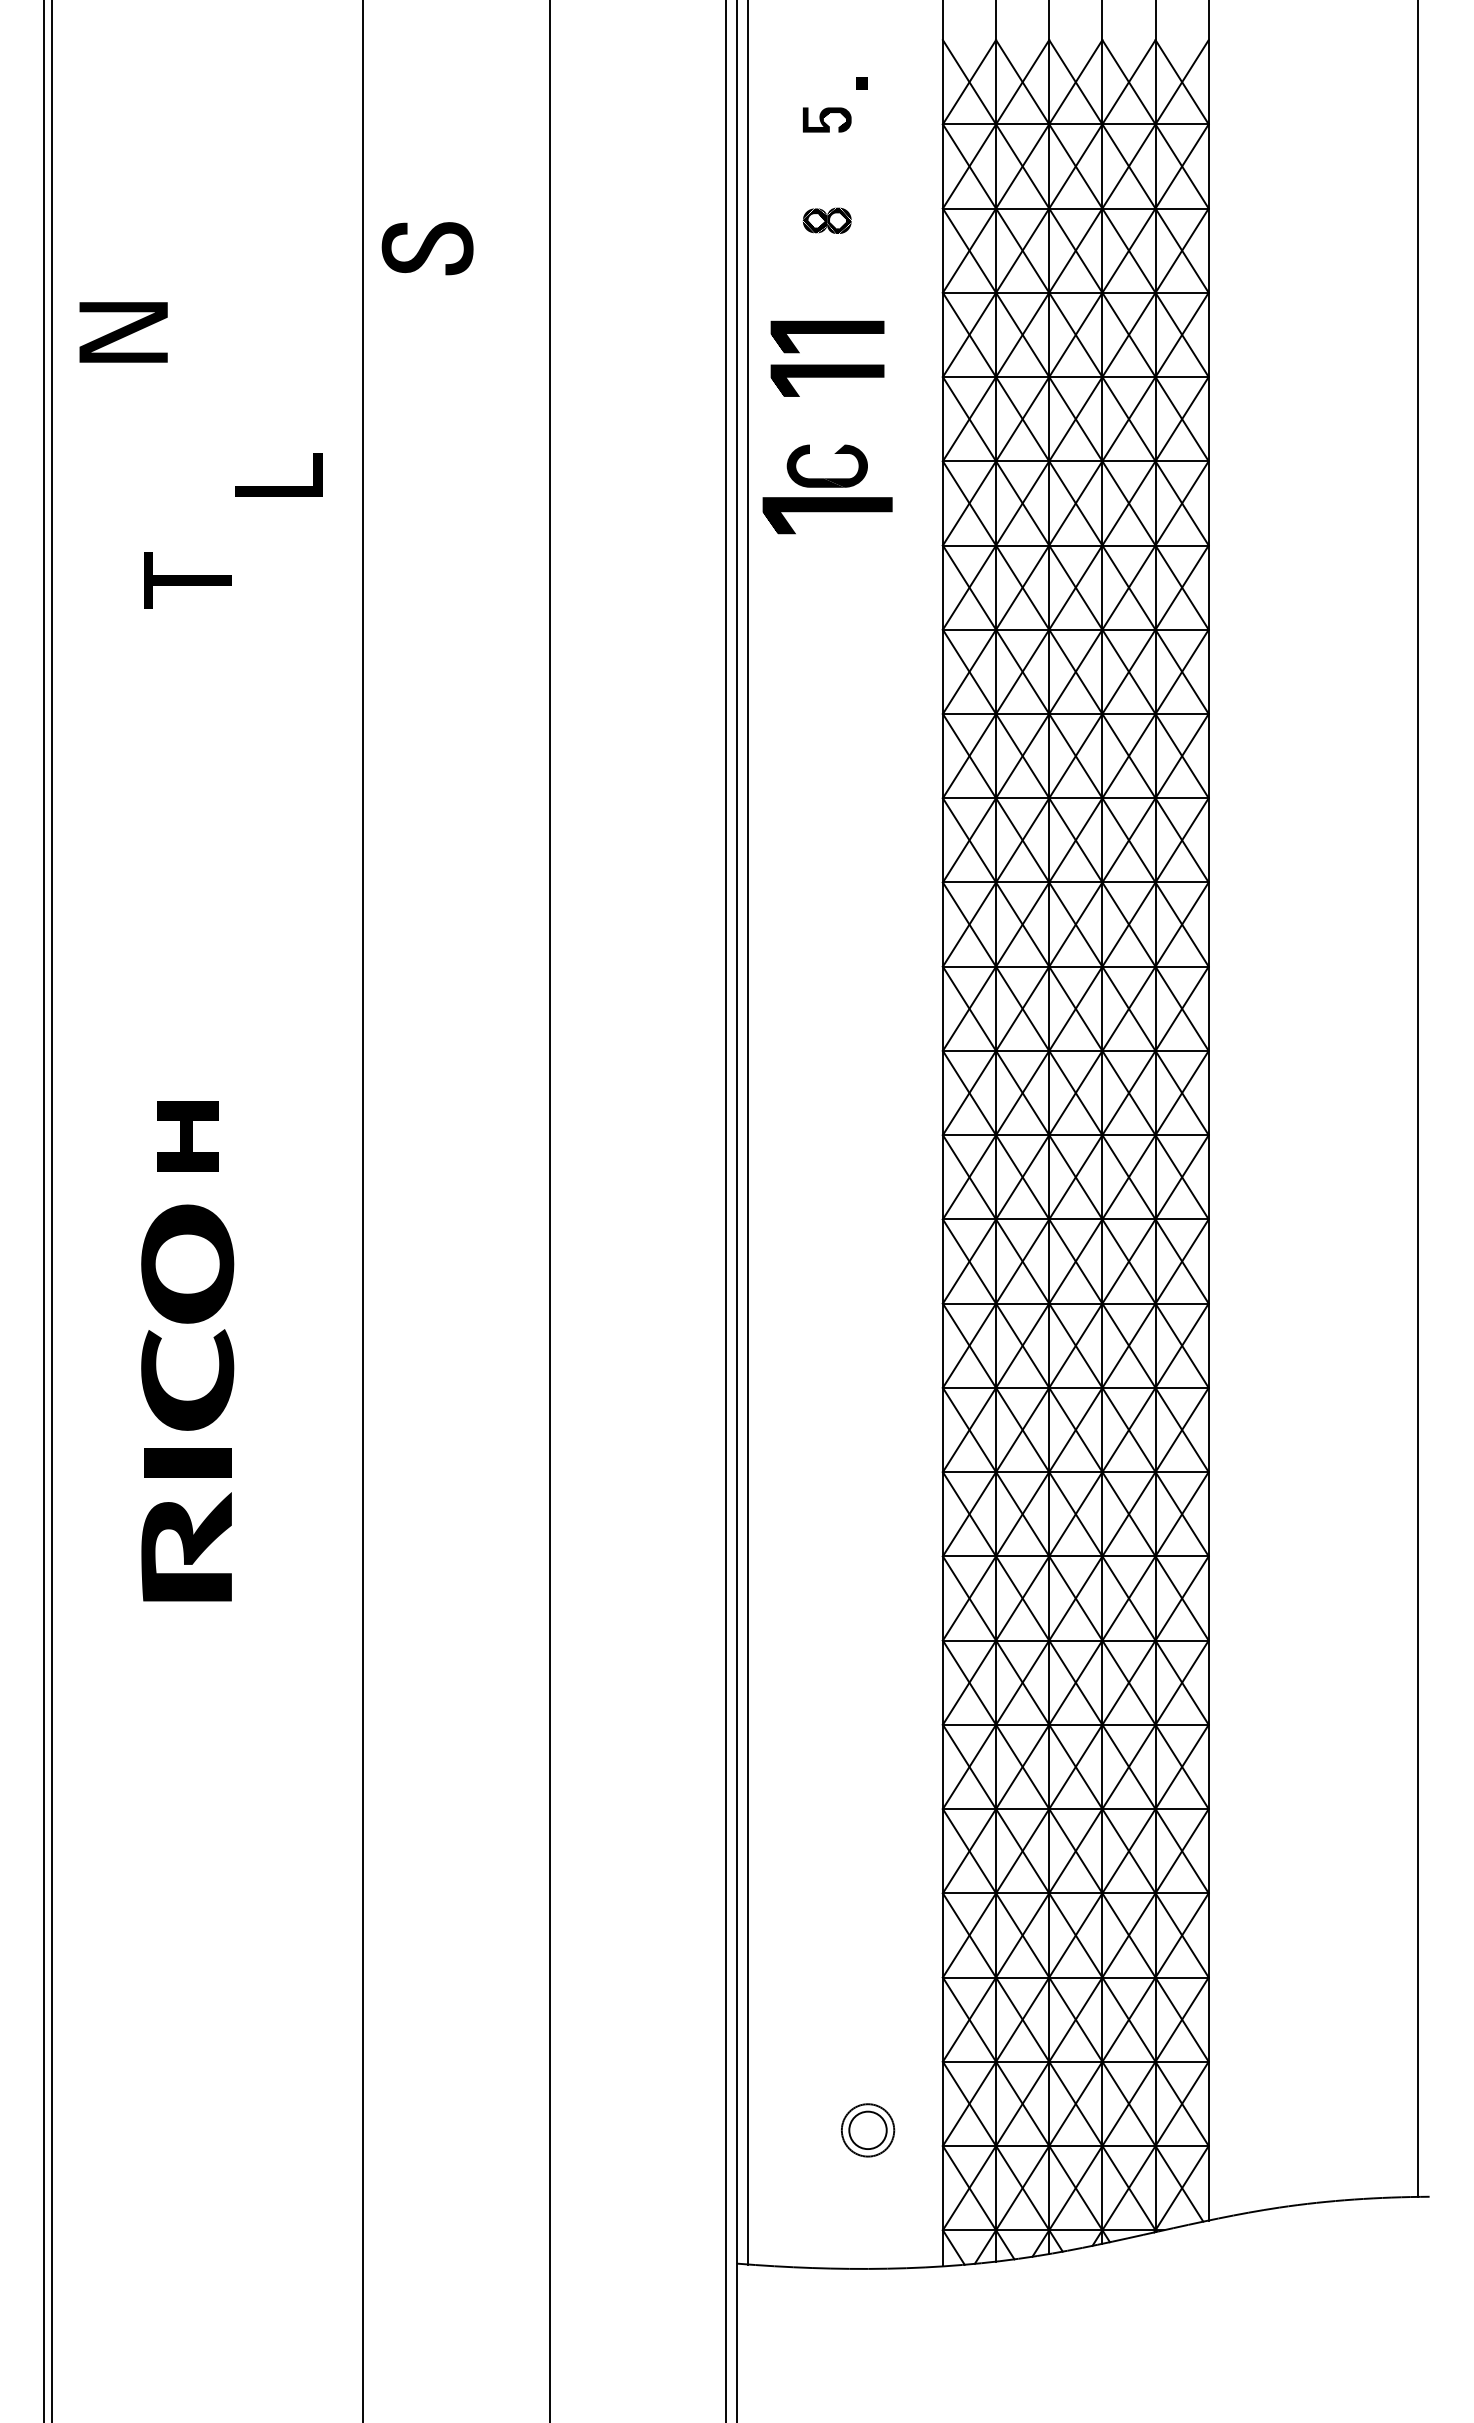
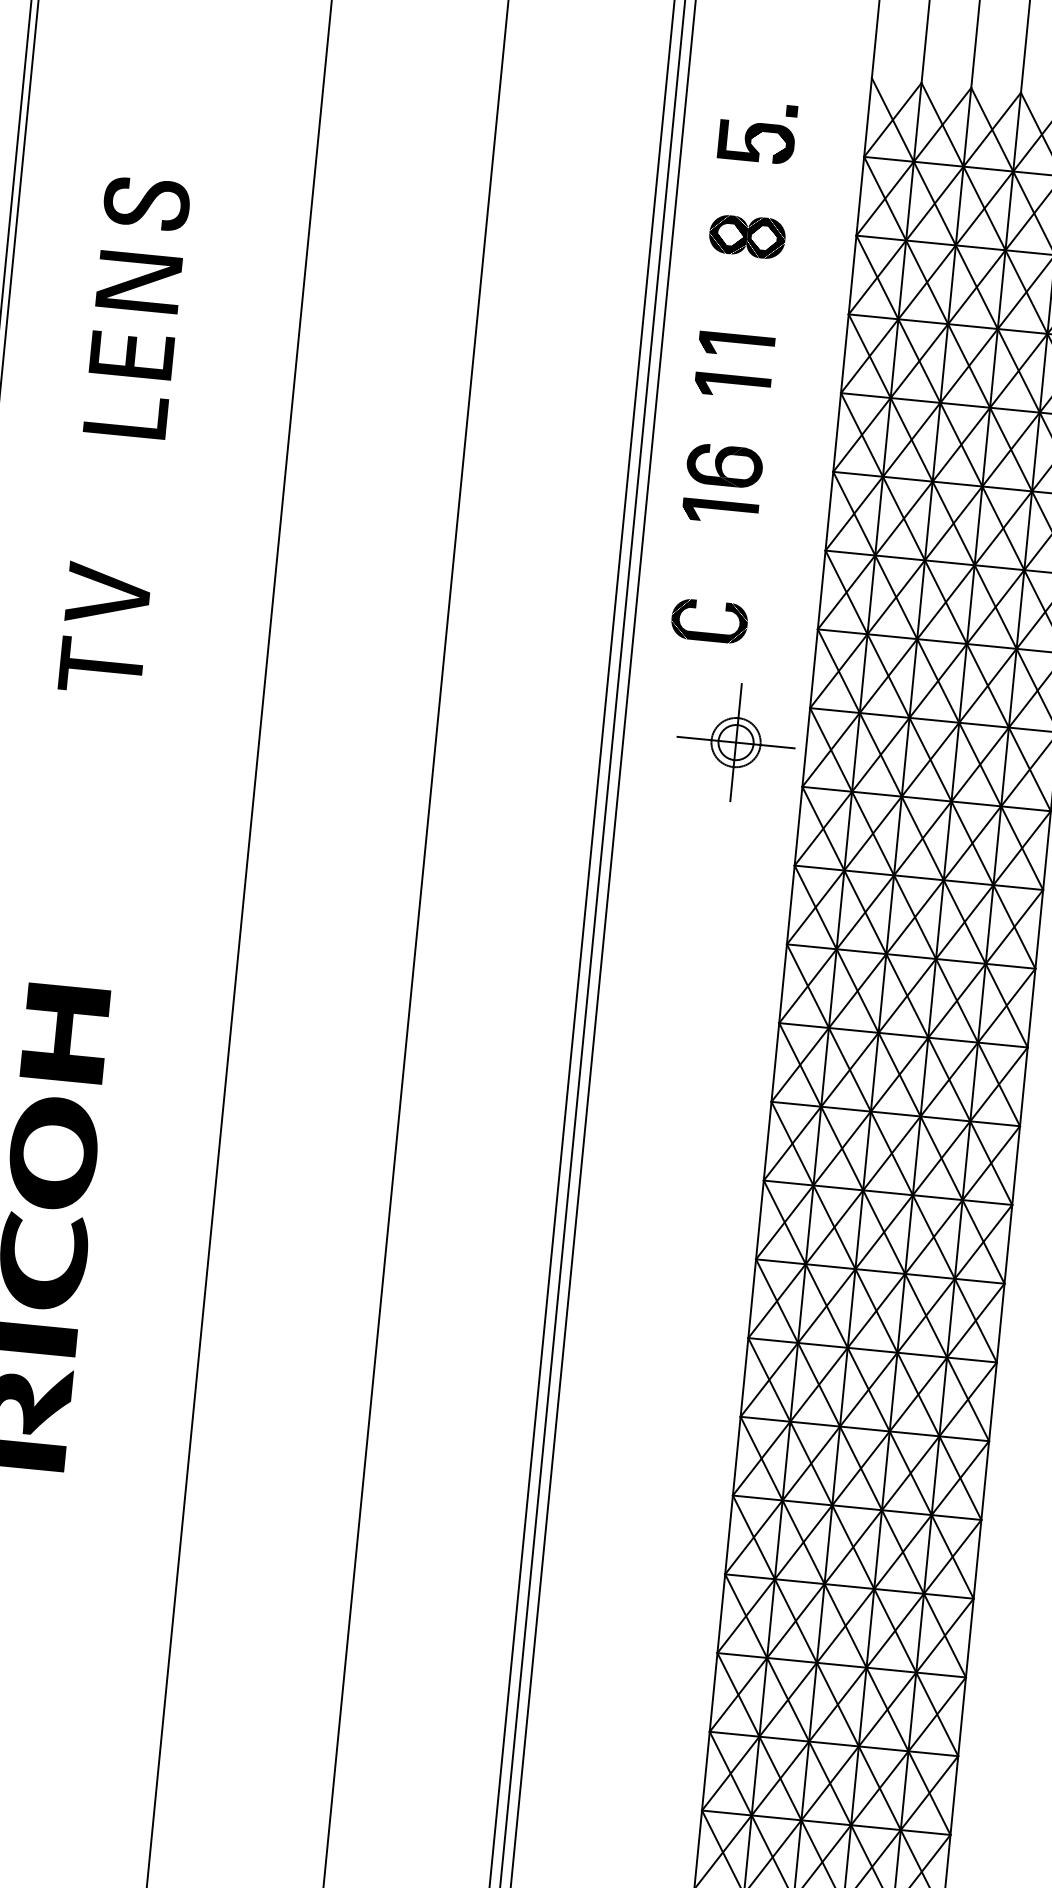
part: (826, 119) -> (755, 141), size x1.67
part: (826, 220) -> (746, 236), size x1.67
part: (427, 248) -> (146, 203), moved
part: (123, 332) -> (138, 282), moved
part: (826, 336) -> (735, 344), size x0.71
part: (826, 380) -> (731, 385), size x0.71
part: (187, 410) -> (131, 355), added
fill: (830, 461) -> (728, 461), added
part: (278, 486) -> (124, 426), moved
part: (826, 514) -> (719, 510), size x0.62
part: (187, 580) -> (101, 666), moved
fill: (827, 631) -> (709, 620), added
fill: (187, 666) -> (108, 594), added
part: (867, 758) -> (735, 742), added
part: (187, 1136) -> (65, 1033), size x1.43

